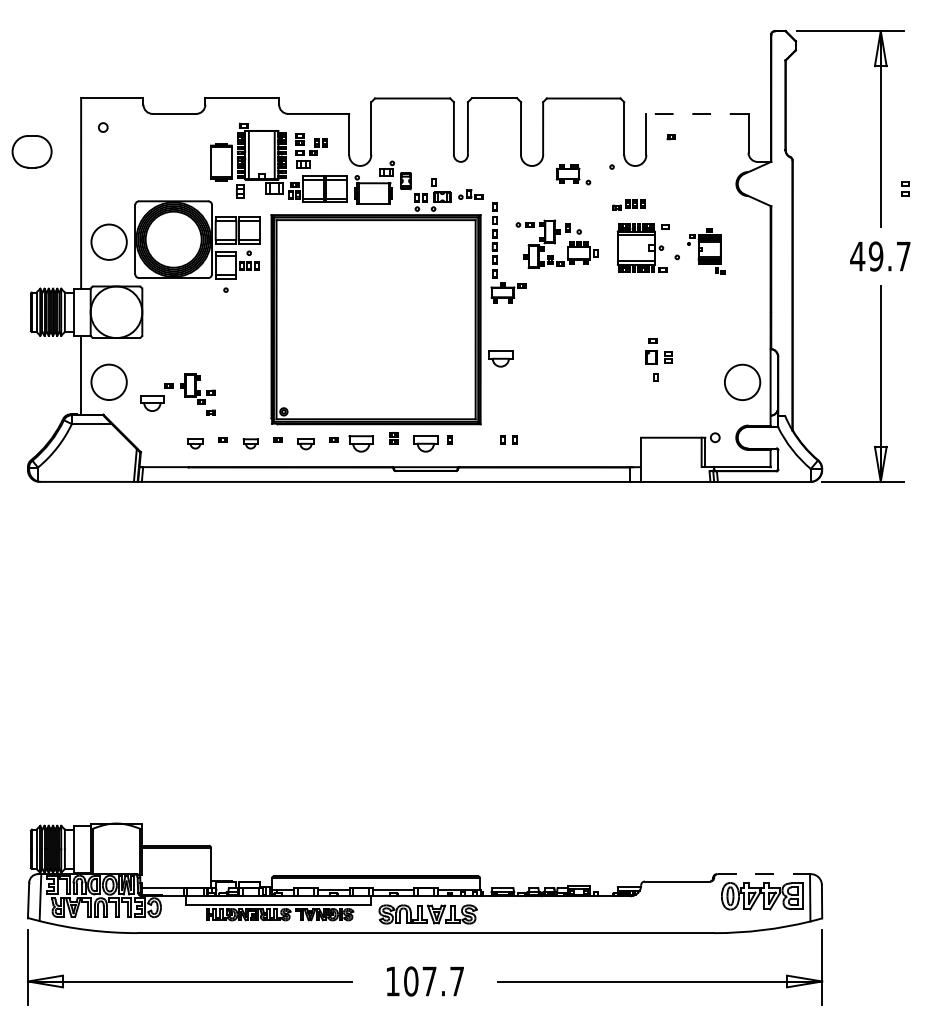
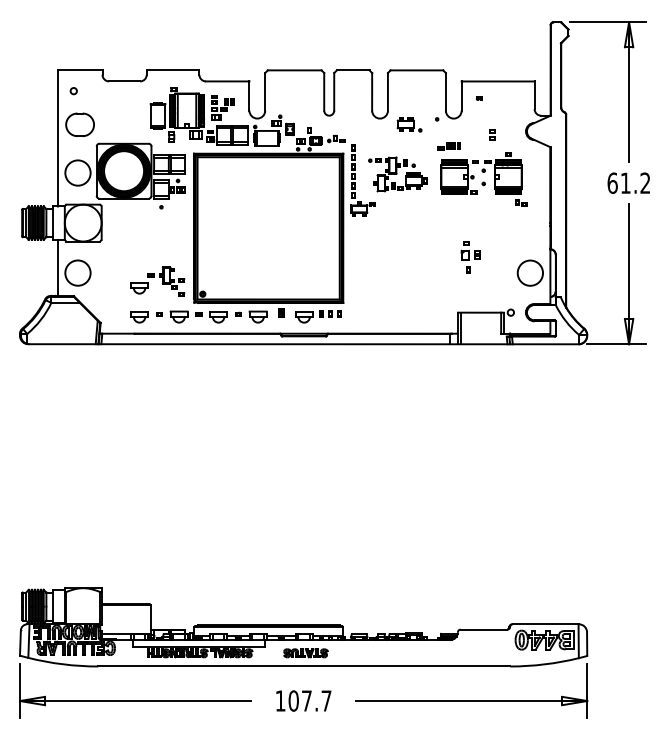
line: (696, 114) -> (497, 81), dashed -> solid
part: (31, 151) -> (79, 124), moved
part: (905, 188) -> (492, 134), moved
part: (706, 251) -> (504, 179), size x1.67
text: (880, 256) -> (628, 183), 49.7 -> 61.2
part: (500, 358) -> (357, 256), removed
part: (180, 388) -> (159, 277), moved
part: (508, 439) -> (334, 313), moved
part: (195, 443) -> (139, 316), size x1.67
part: (250, 443) -> (178, 316), size x1.67
part: (305, 443) -> (218, 316), size x1.43
line: (644, 459) -> (460, 328), added
line: (764, 874) -> (546, 624), dashed -> solid
part: (428, 914) -> (306, 653), size x0.62

